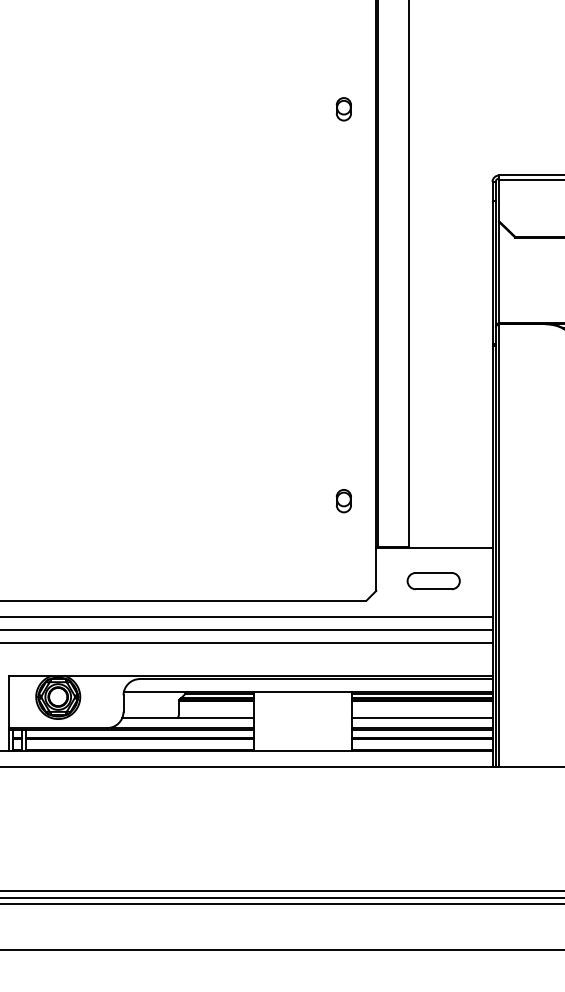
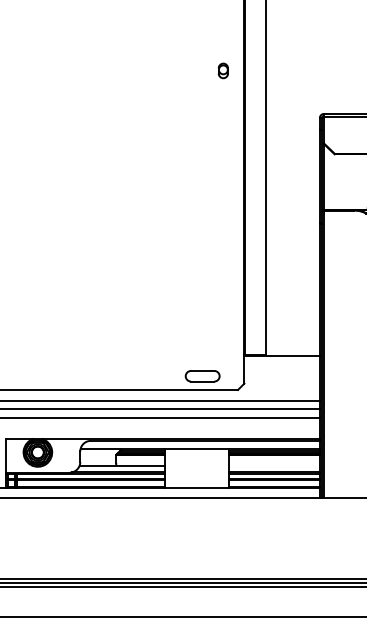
part: (342, 501) -> (222, 325), removed
part: (433, 581) -> (202, 376), moved
line: (421, 718) -> (273, 466), removed

